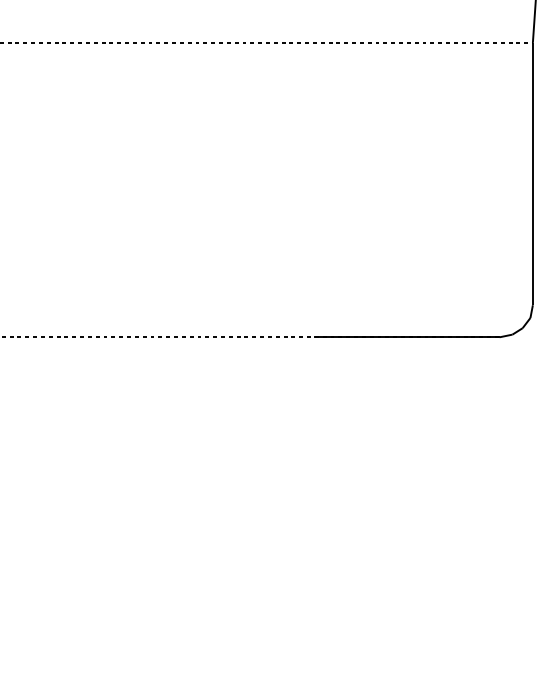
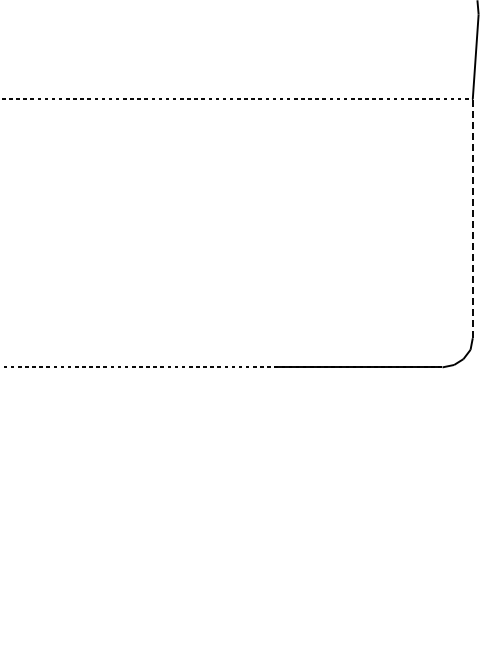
line: (532, 173) -> (472, 218), solid -> dashed

